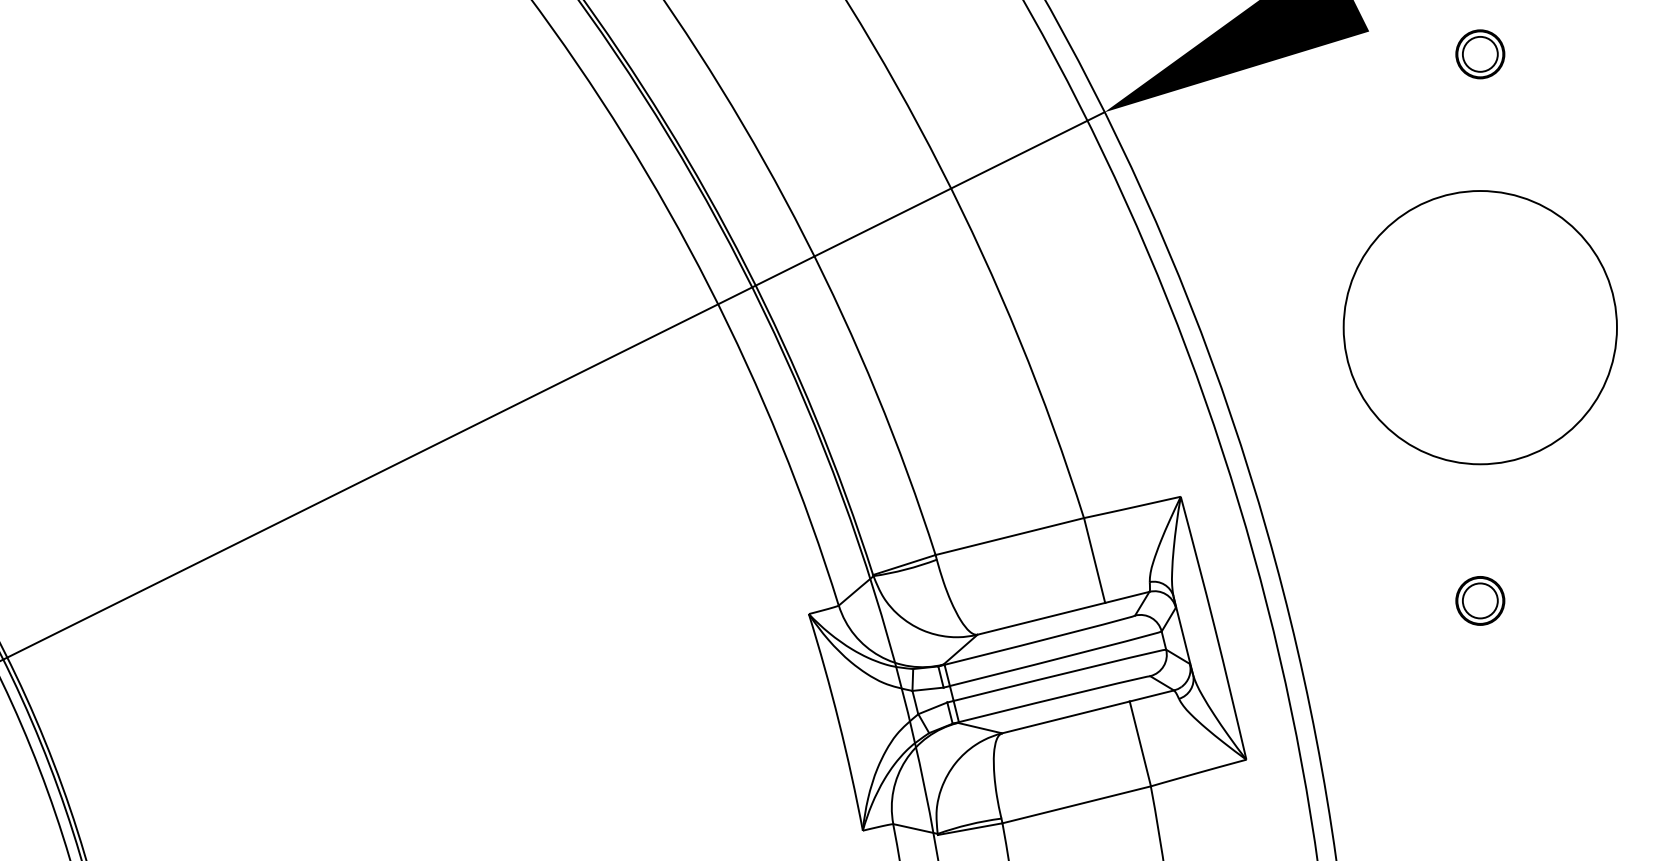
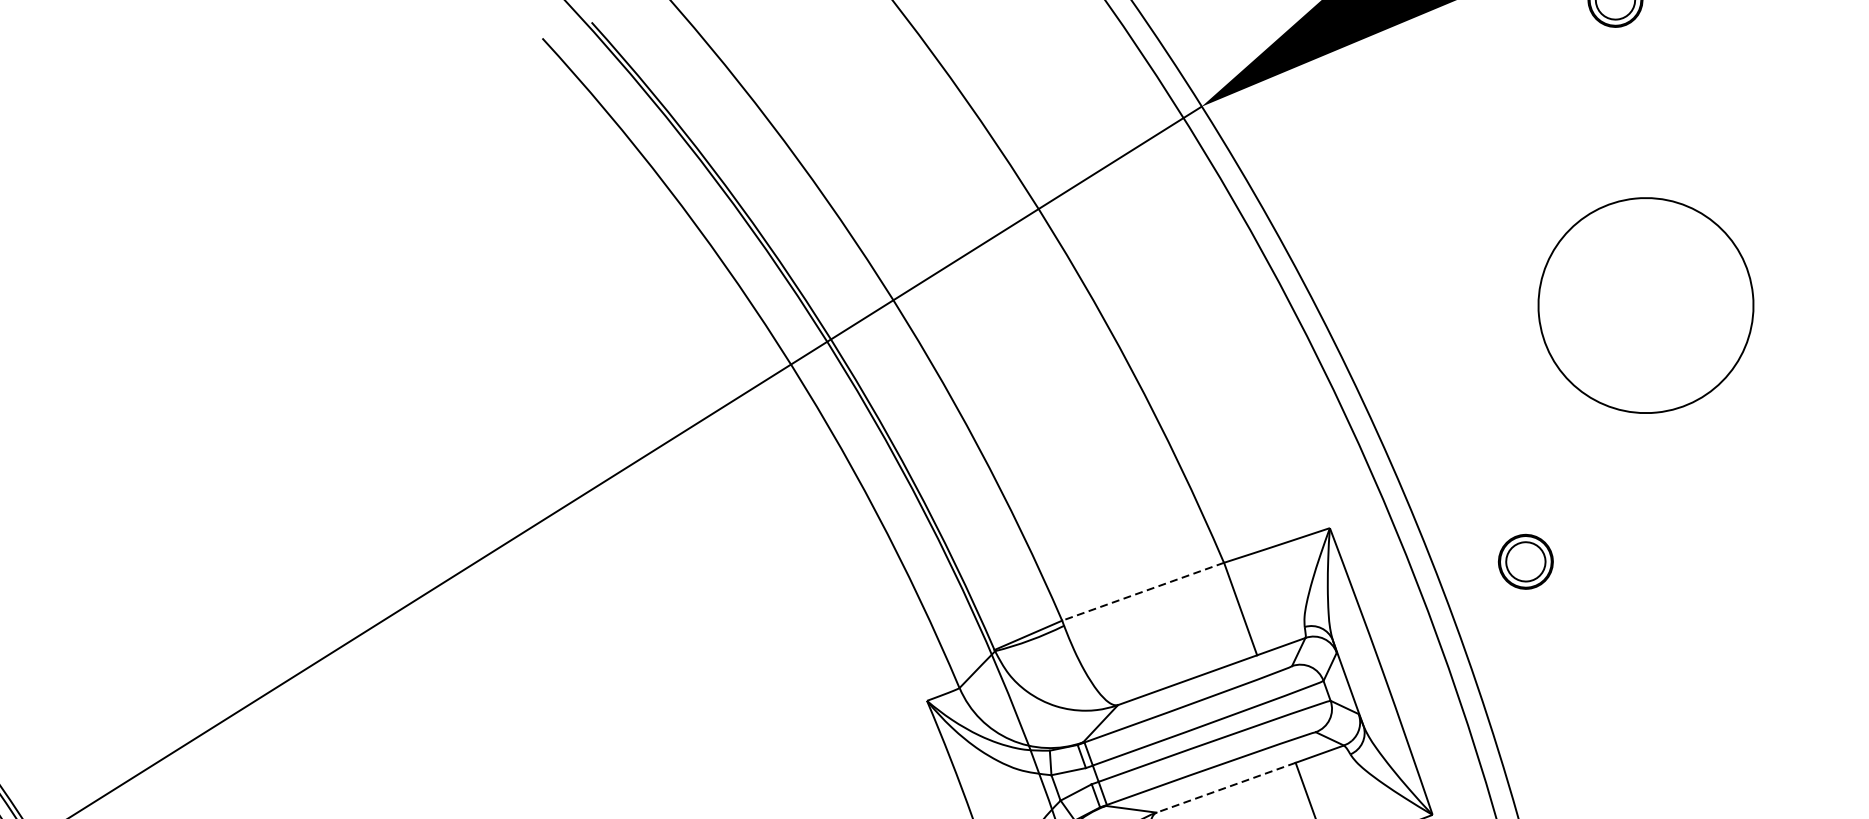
circle: (1479, 327) -> (1645, 305), size x0.7
line: (1009, 536) -> (1142, 591), solid -> dashed
part: (1480, 600) -> (1526, 561), moved
line: (1065, 717) -> (1225, 787), solid -> dashed

